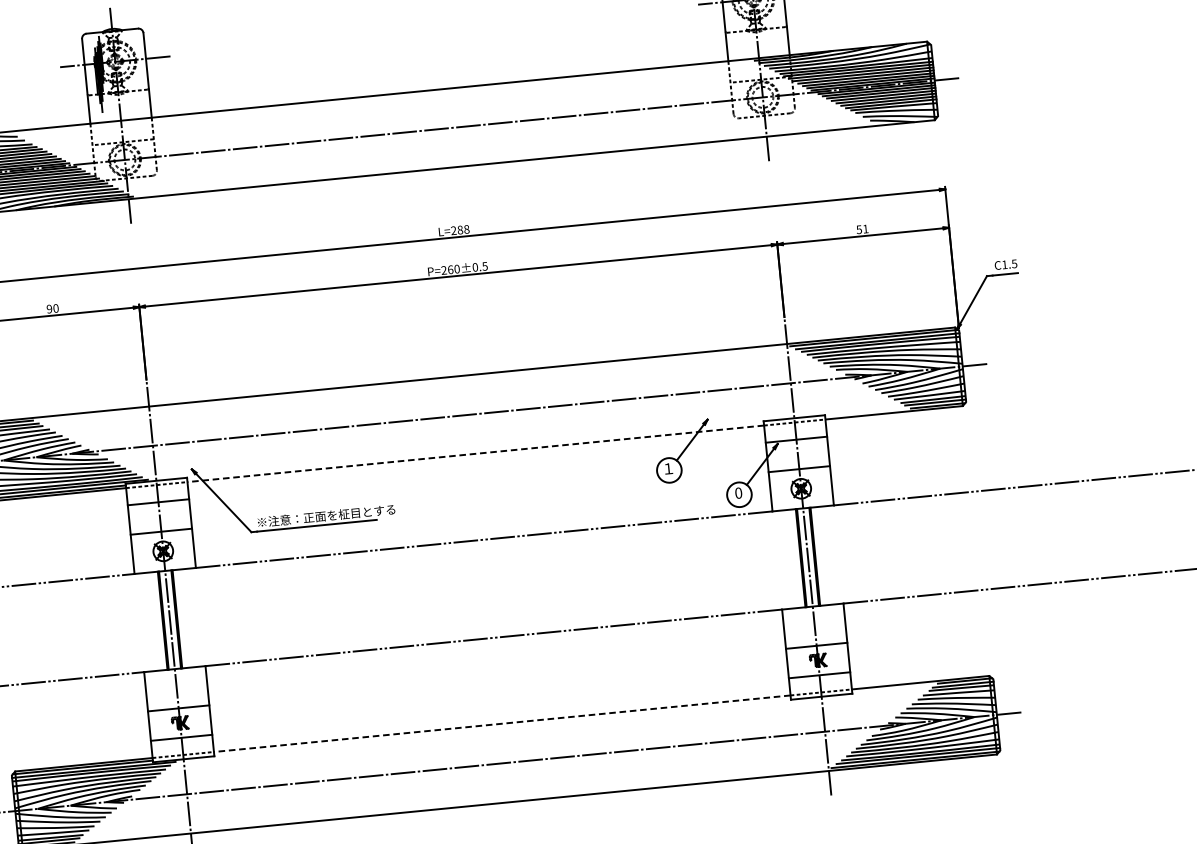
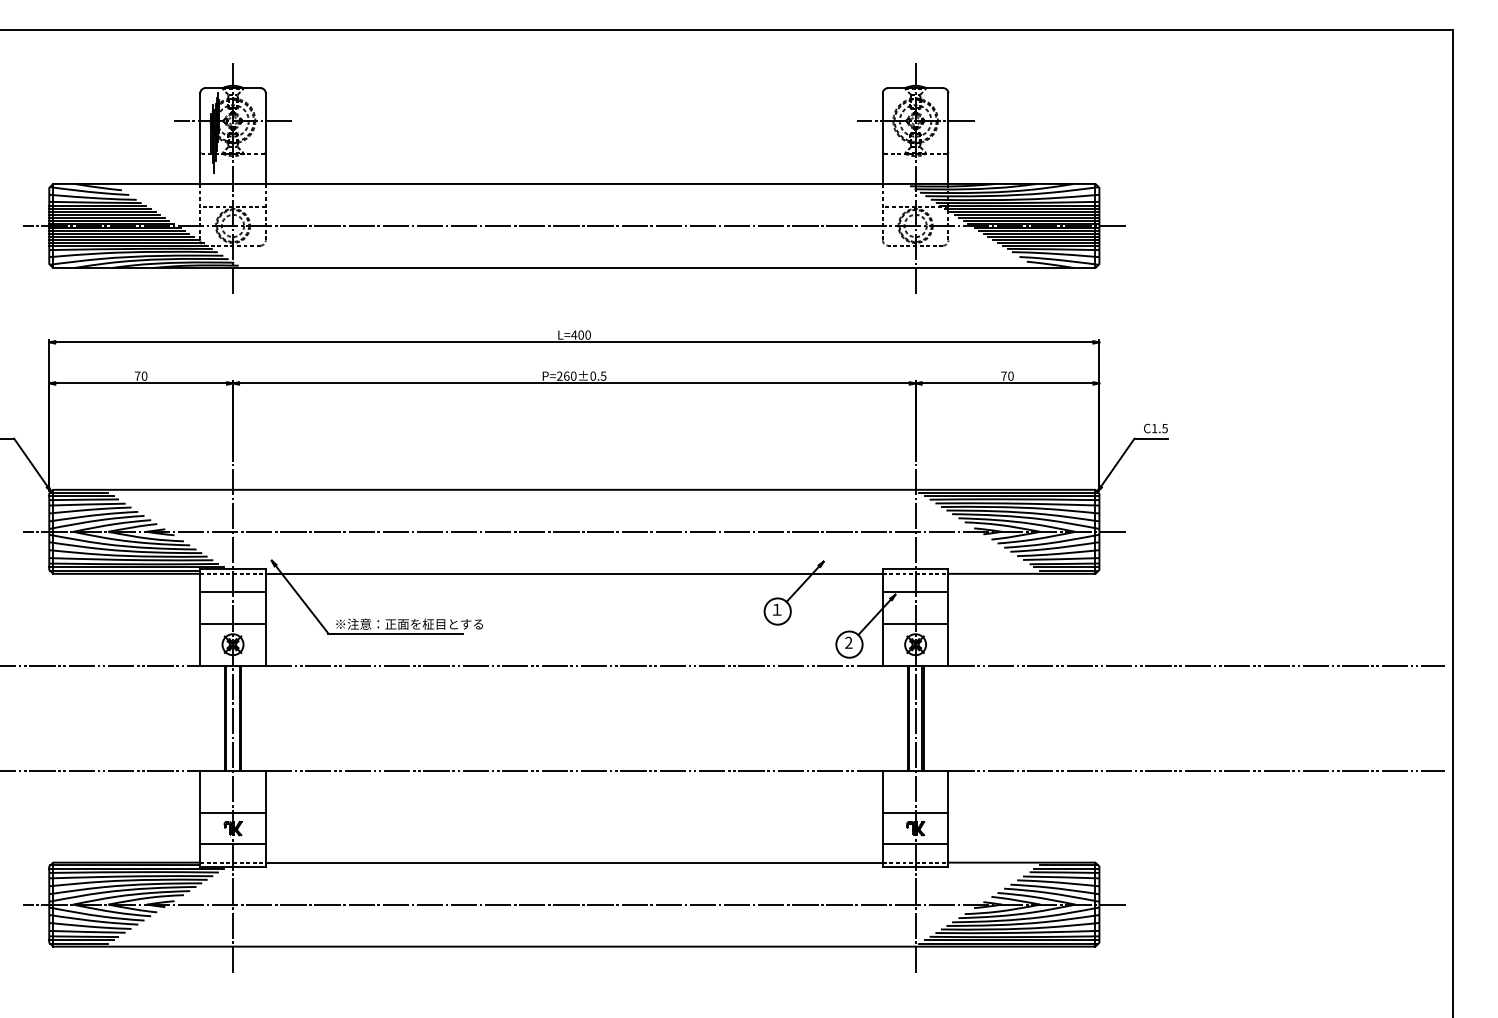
text: (862, 228) -> (1007, 375), 51 -> 70
text: (459, 229) -> (580, 334), L=288 -> L=400
text: (49, 308) -> (137, 375), 90 -> 70
line: (474, 453) -> (573, 573), dashed -> solid
text: (738, 492) -> (848, 642), 0 -> 2
line: (501, 723) -> (573, 862), dashed -> solid

